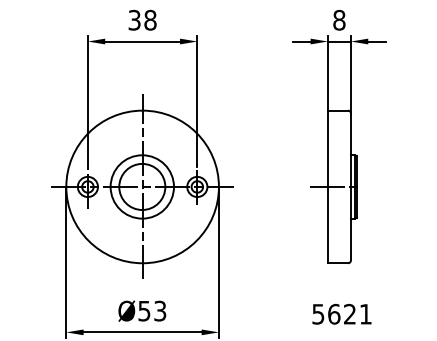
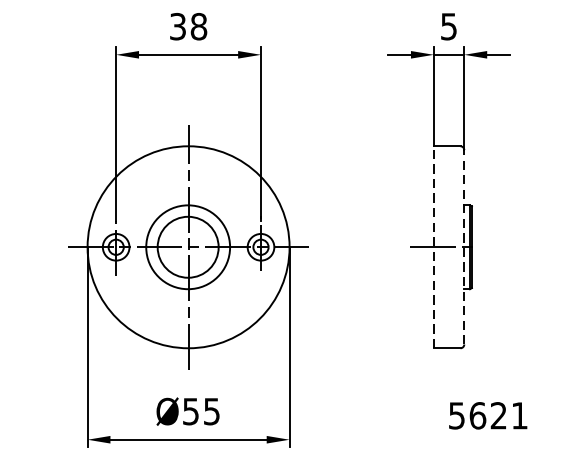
text: (339, 19) -> (449, 25), 8 -> 5
line: (327, 186) -> (433, 246), solid -> dashed
line: (350, 186) -> (463, 246), solid -> dashed
text: (160, 310) -> (212, 410), Ø53 -> Ø55
text: (341, 313) -> (487, 414), moved

